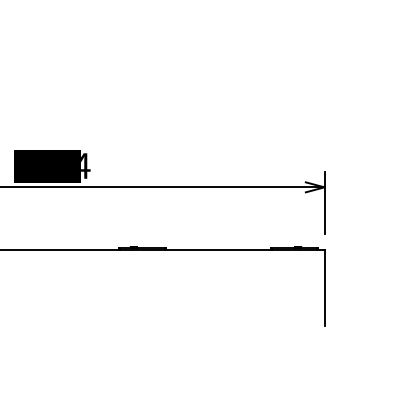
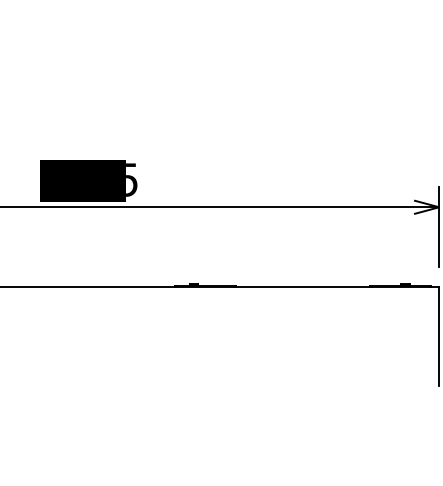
text: (85, 166) -> (131, 180), 1414 -> 1415

